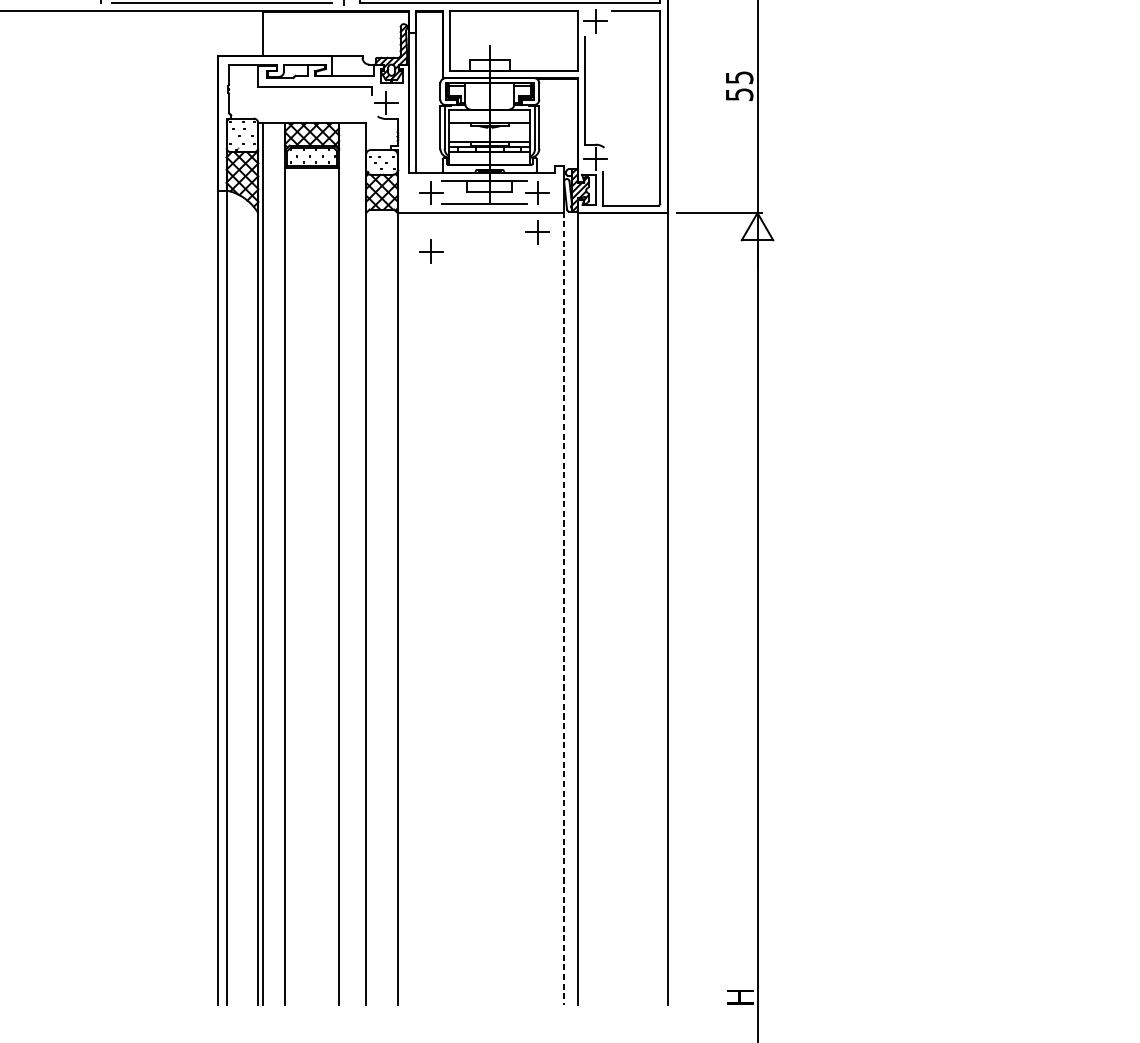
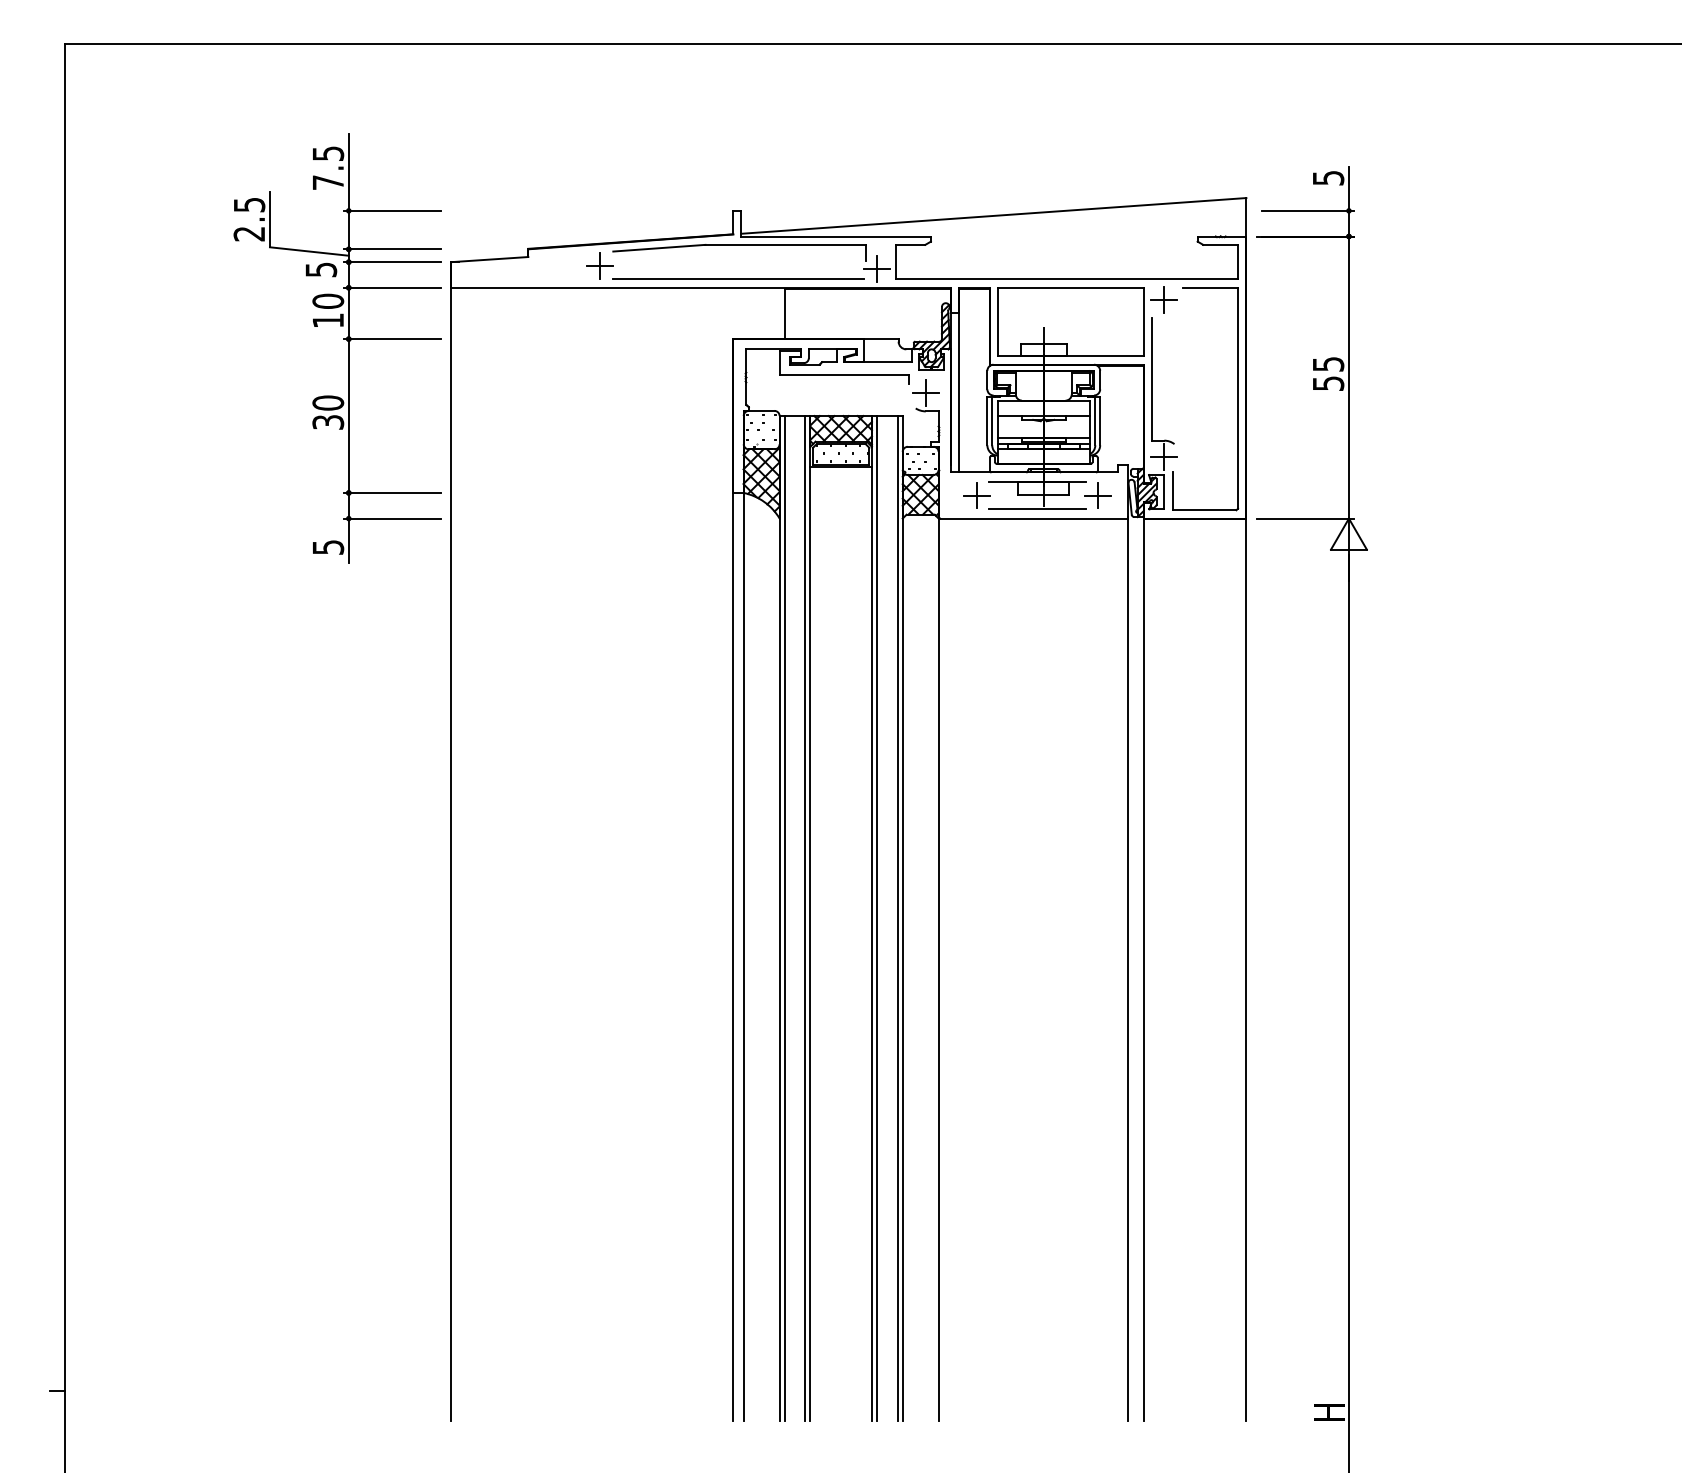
part: (536, 232) -> (1097, 540), removed
part: (430, 251) -> (976, 562), removed
line: (280, 563) -> (805, 918), added
line: (344, 563) -> (877, 918), added
line: (361, 563) -> (897, 918), added
line: (564, 608) -> (1128, 969), dashed -> solid

